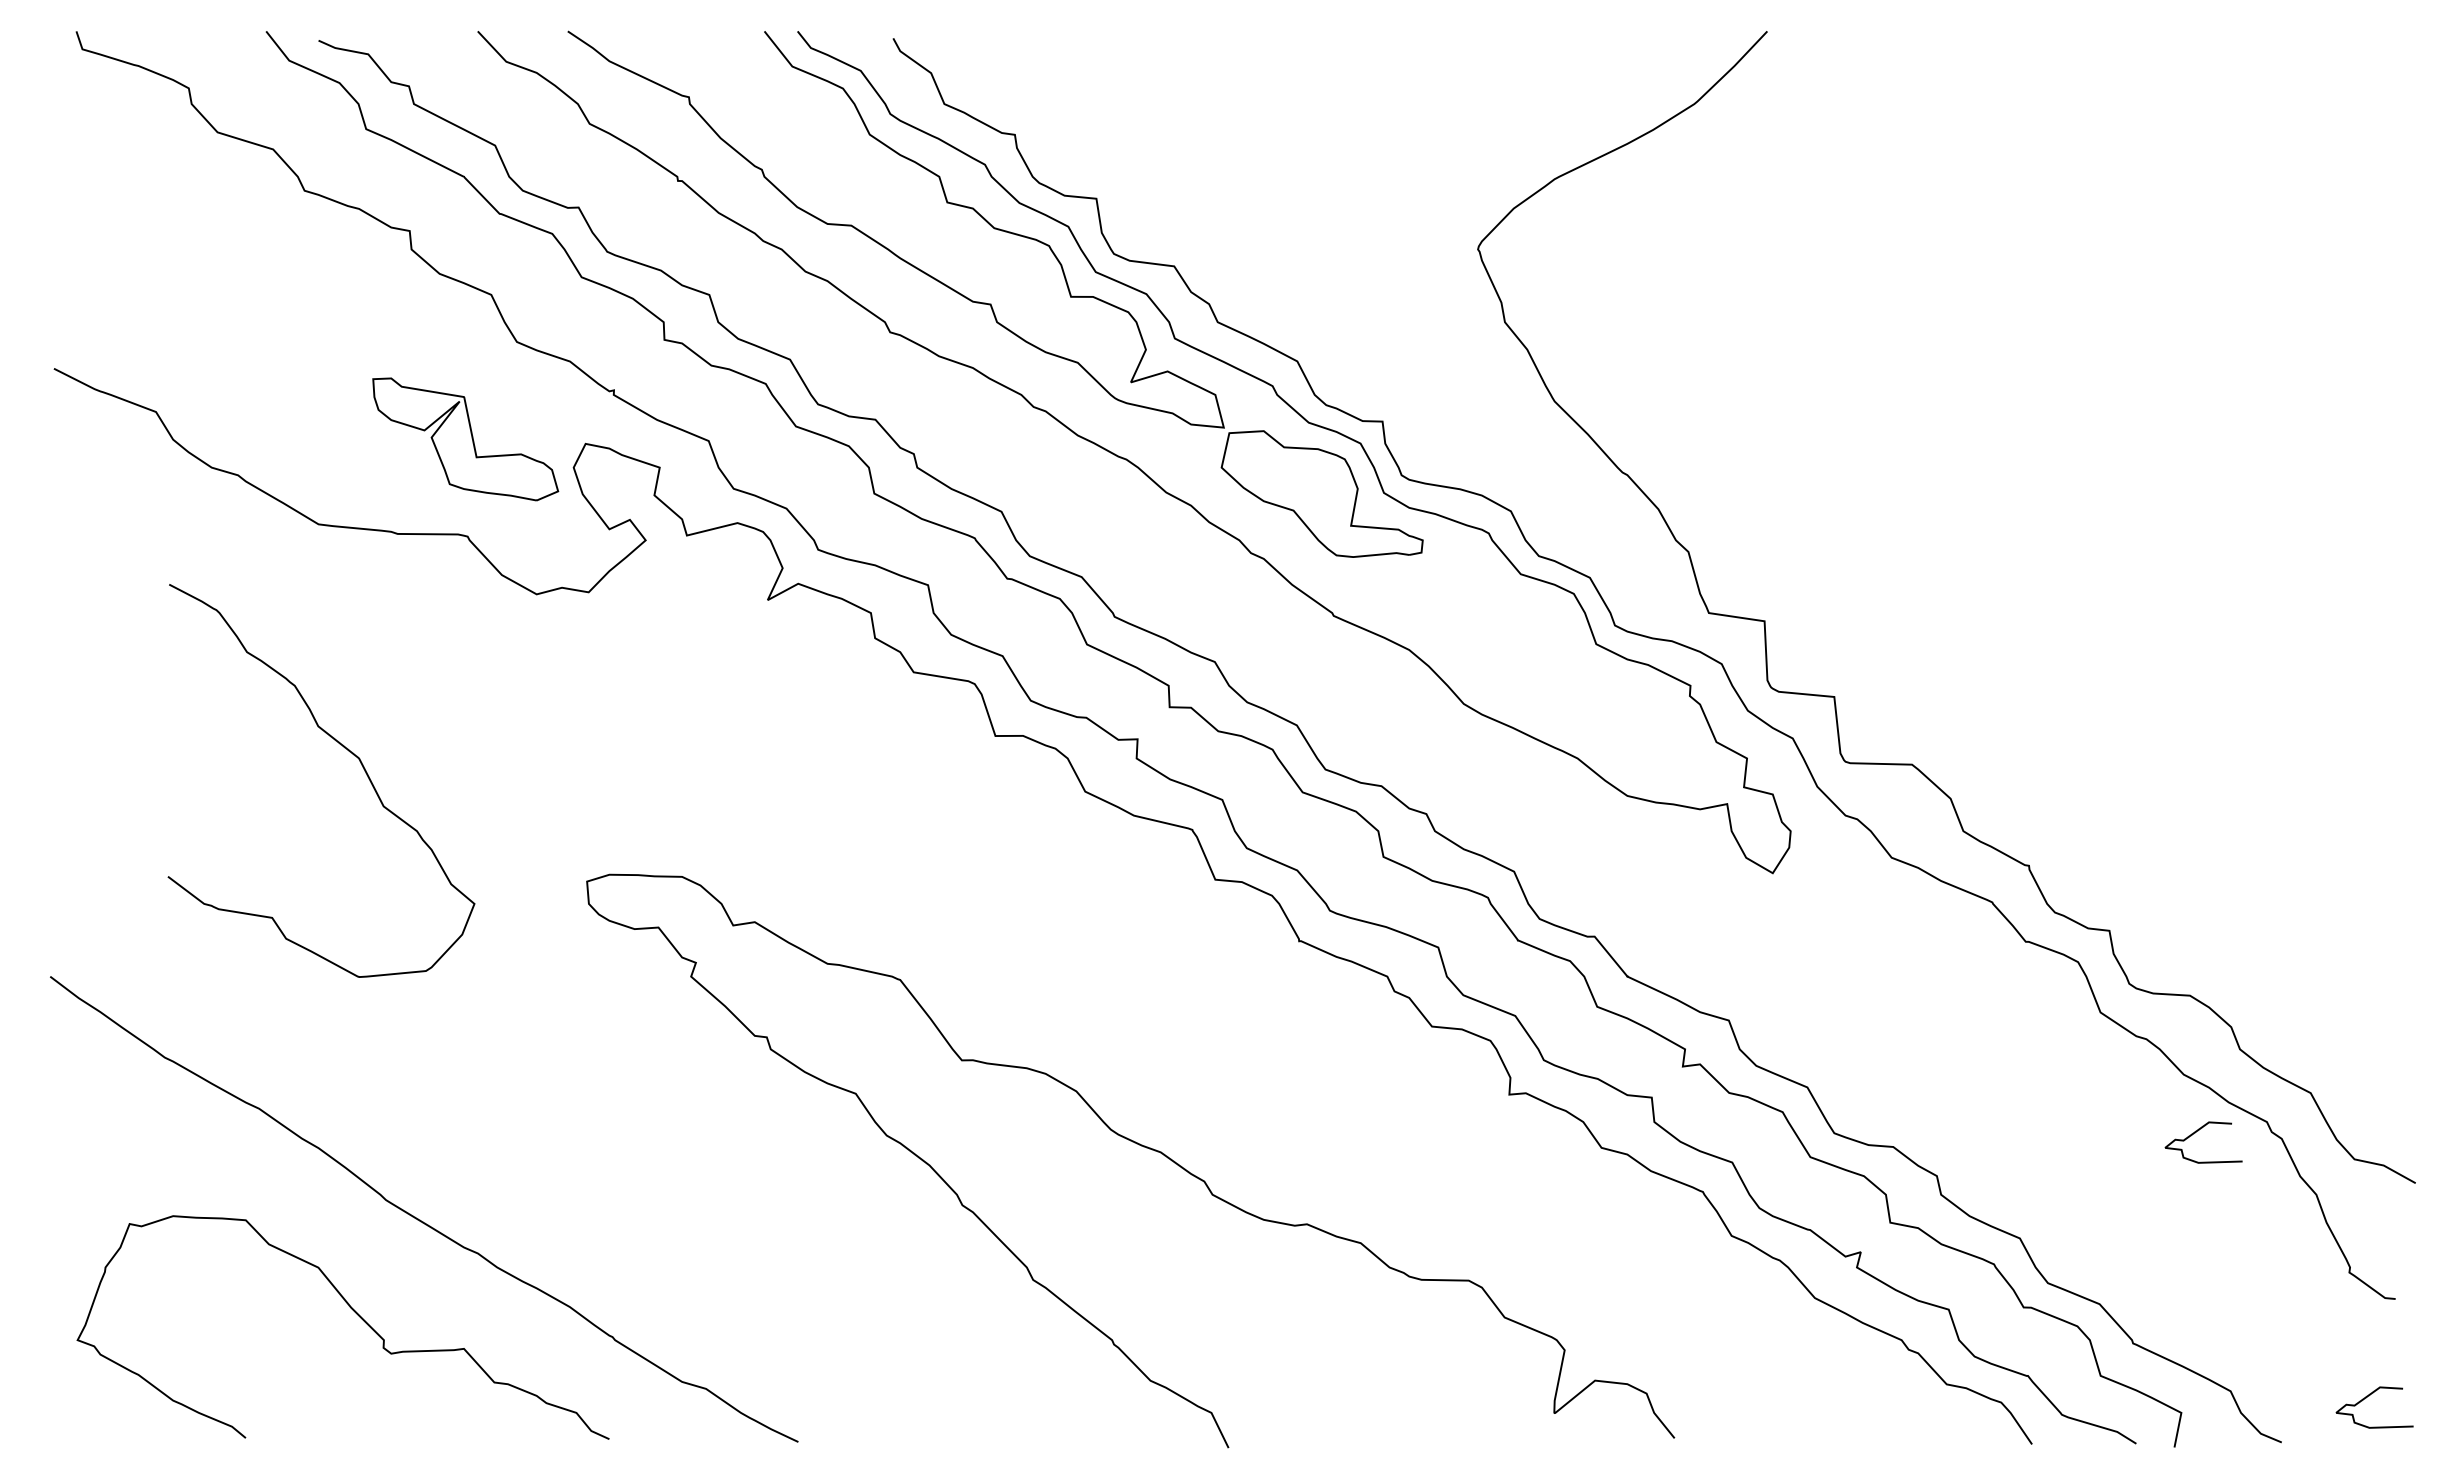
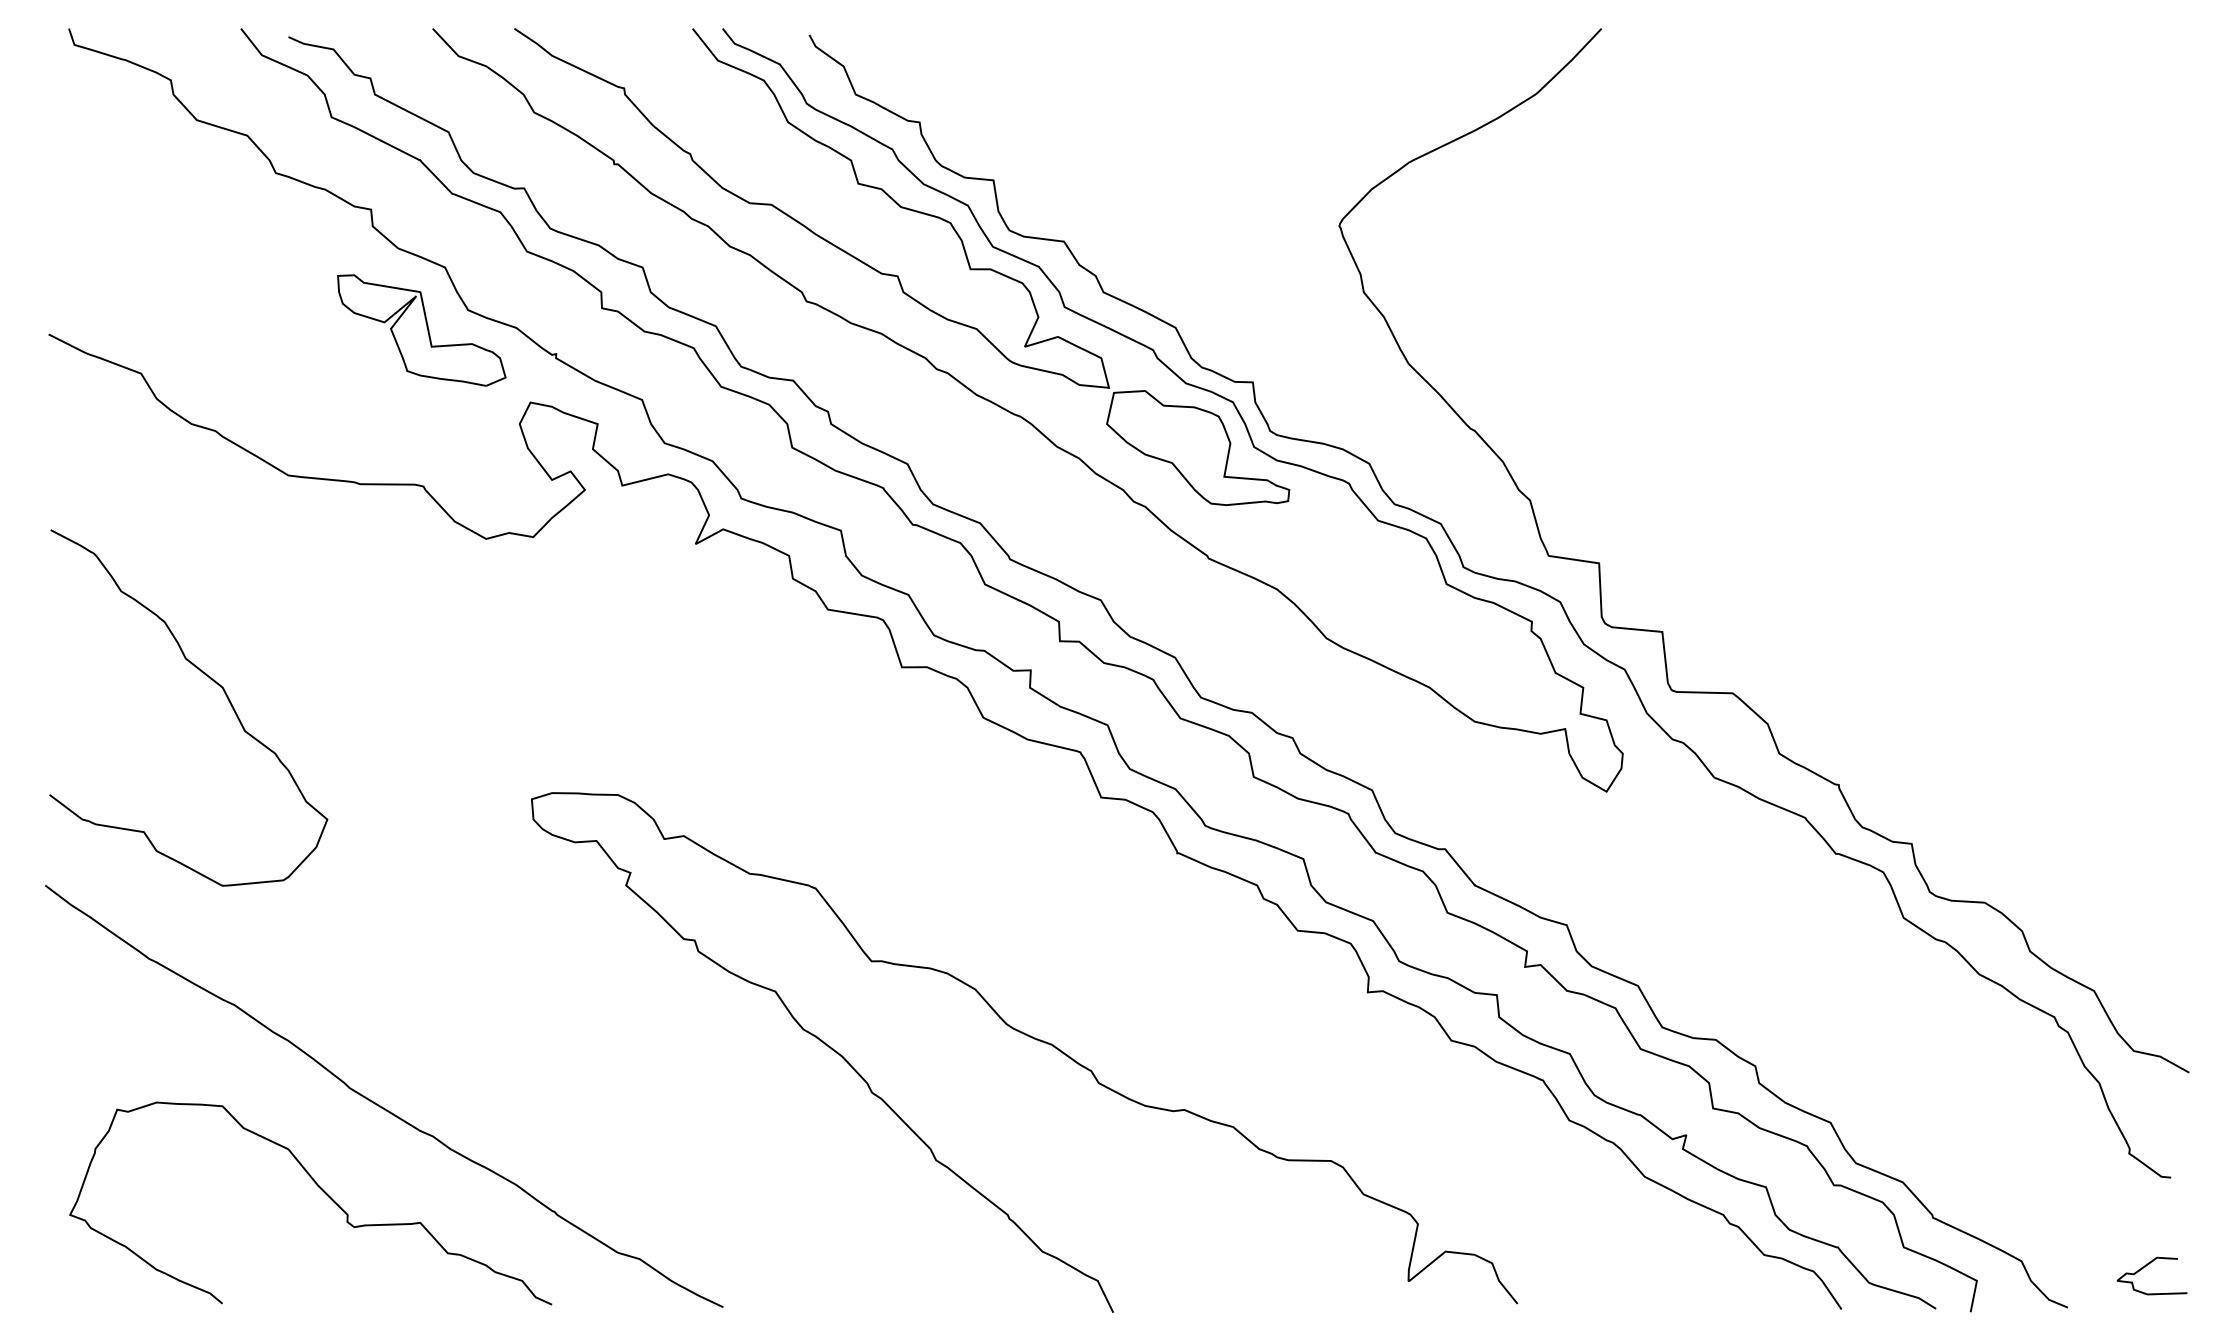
part: (465, 439) -> (421, 330), moved
curve: (344, 748) -> (209, 678), moved
curve: (2195, 1133) -> (1989, 1027), removed

